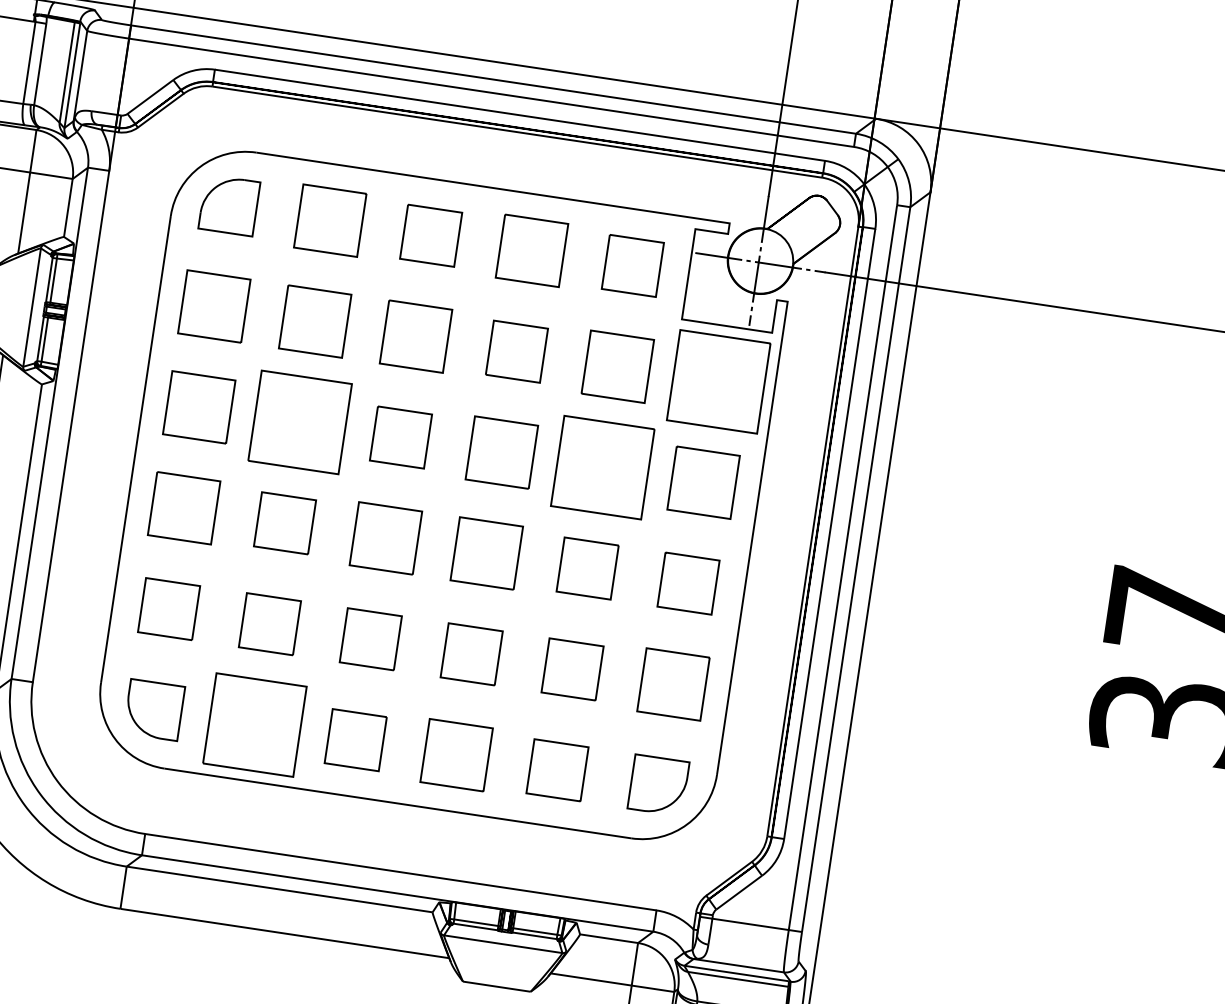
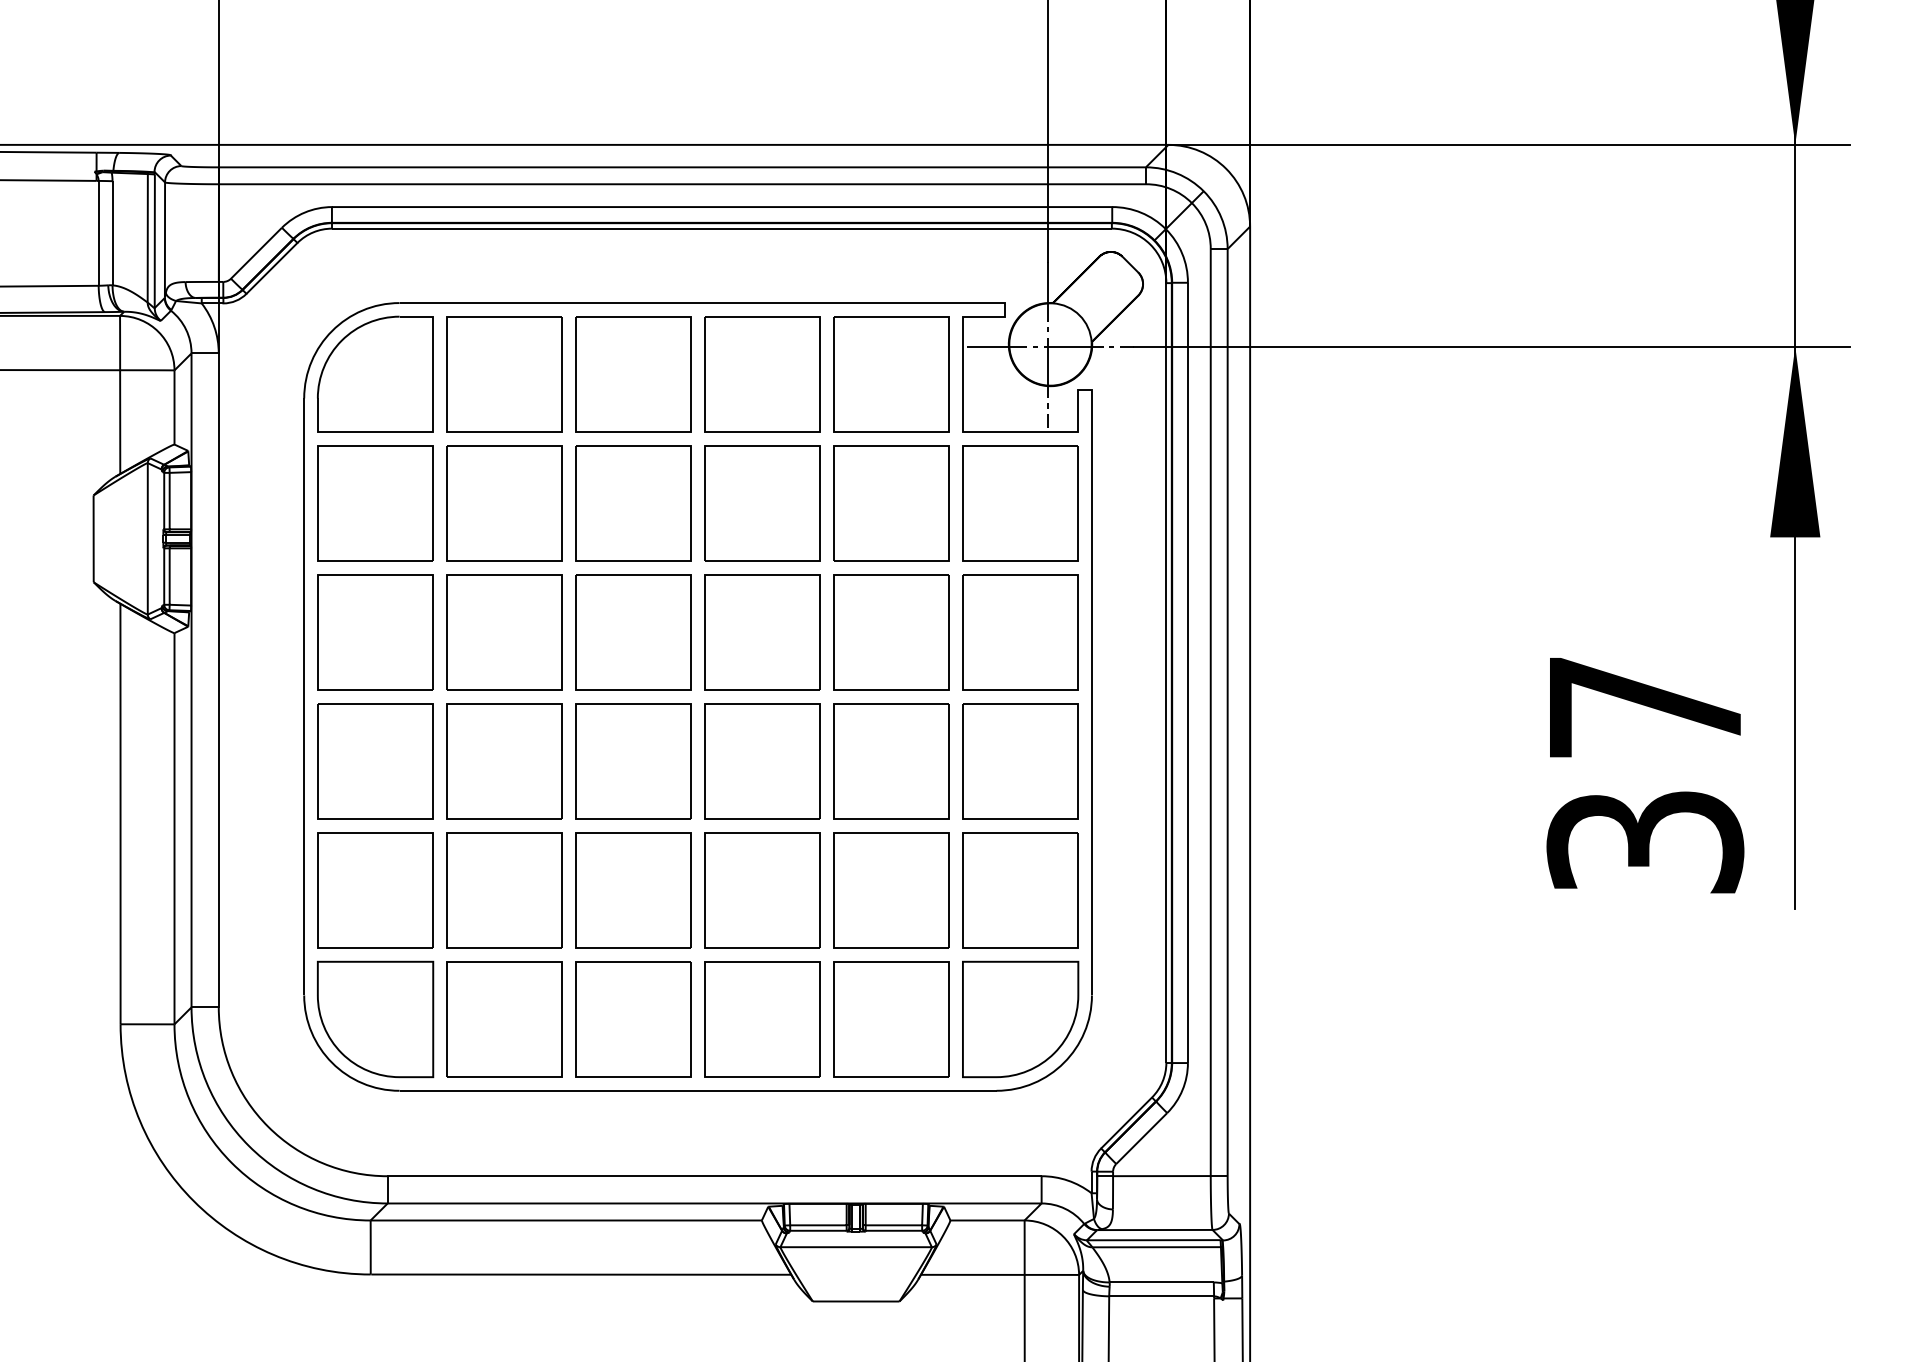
part: (229, 204) -> (375, 373), size x1.67
part: (330, 220) -> (504, 374), size x1.43
part: (431, 235) -> (633, 374), size x1.67
part: (531, 250) -> (762, 374), size x1.43
part: (632, 265) -> (891, 374), size x1.67
part: (214, 306) -> (375, 503), size x1.43
part: (315, 321) -> (504, 503), size x1.43
part: (416, 336) -> (633, 503), size x1.43
part: (516, 351) -> (762, 503), size x1.67
part: (617, 366) -> (891, 503), size x1.43
part: (199, 407) -> (375, 632), size x1.43
part: (400, 437) -> (633, 632), size x1.67
part: (501, 452) -> (762, 632), size x1.43
part: (703, 482) -> (1020, 632), size x1.43
part: (184, 508) -> (375, 761), size x1.43
part: (285, 523) -> (504, 761), size x1.67
part: (385, 538) -> (633, 761), size x1.43
part: (486, 553) -> (762, 761), size x1.43
part: (587, 568) -> (891, 761), size x1.67
part: (688, 583) -> (1020, 761), size x1.67
part: (169, 609) -> (375, 890), size x1.67
part: (269, 624) -> (504, 890), size x1.67
part: (370, 639) -> (633, 890), size x1.67
part: (471, 654) -> (762, 890), size x1.67
part: (572, 669) -> (891, 890), size x1.67
part: (673, 684) -> (1020, 890), size x1.43
part: (153, 710) -> (375, 1019), size x1.67
part: (355, 740) -> (633, 1019), size x1.67
part: (456, 755) -> (762, 1019), size x1.43
part: (557, 770) -> (891, 1019), size x1.67
part: (658, 785) -> (1020, 1019), size x1.67

